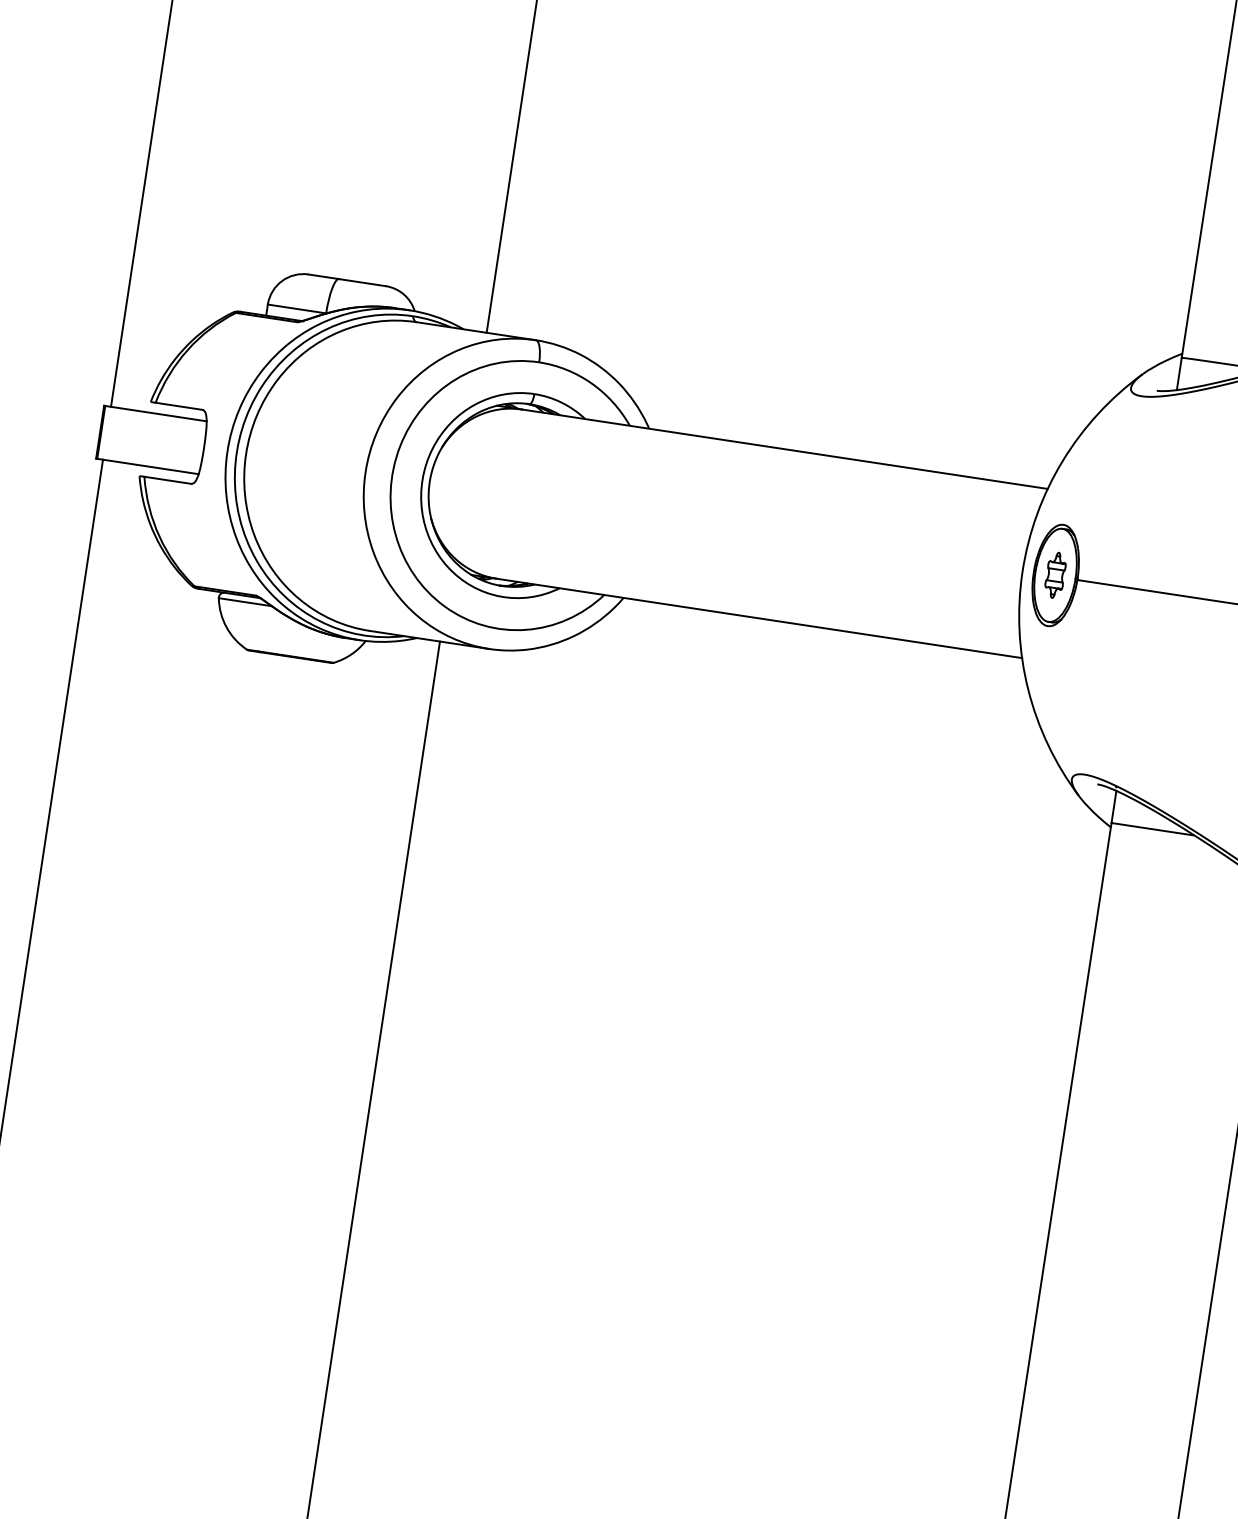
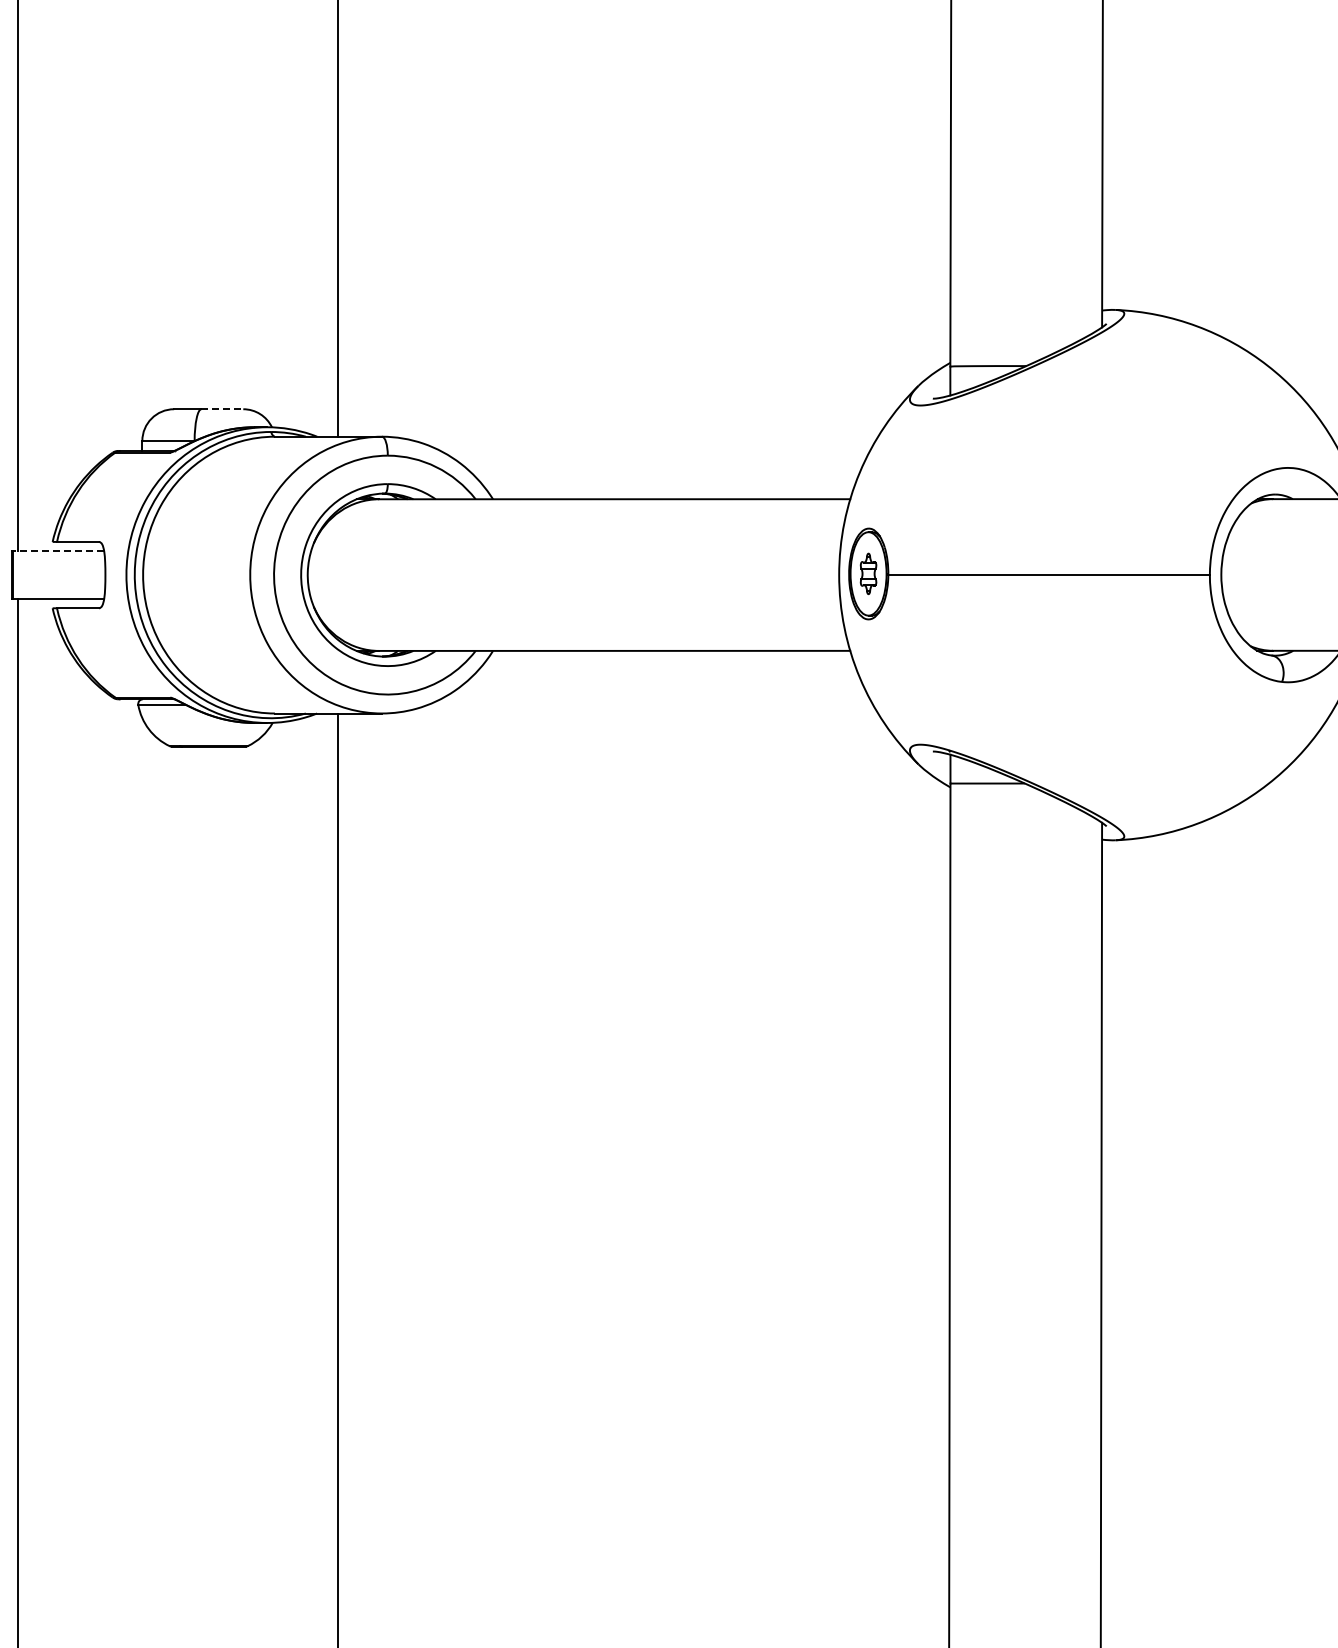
line: (362, 282) -> (222, 409), solid -> dashed
line: (155, 413) -> (58, 551), solid -> dashed

